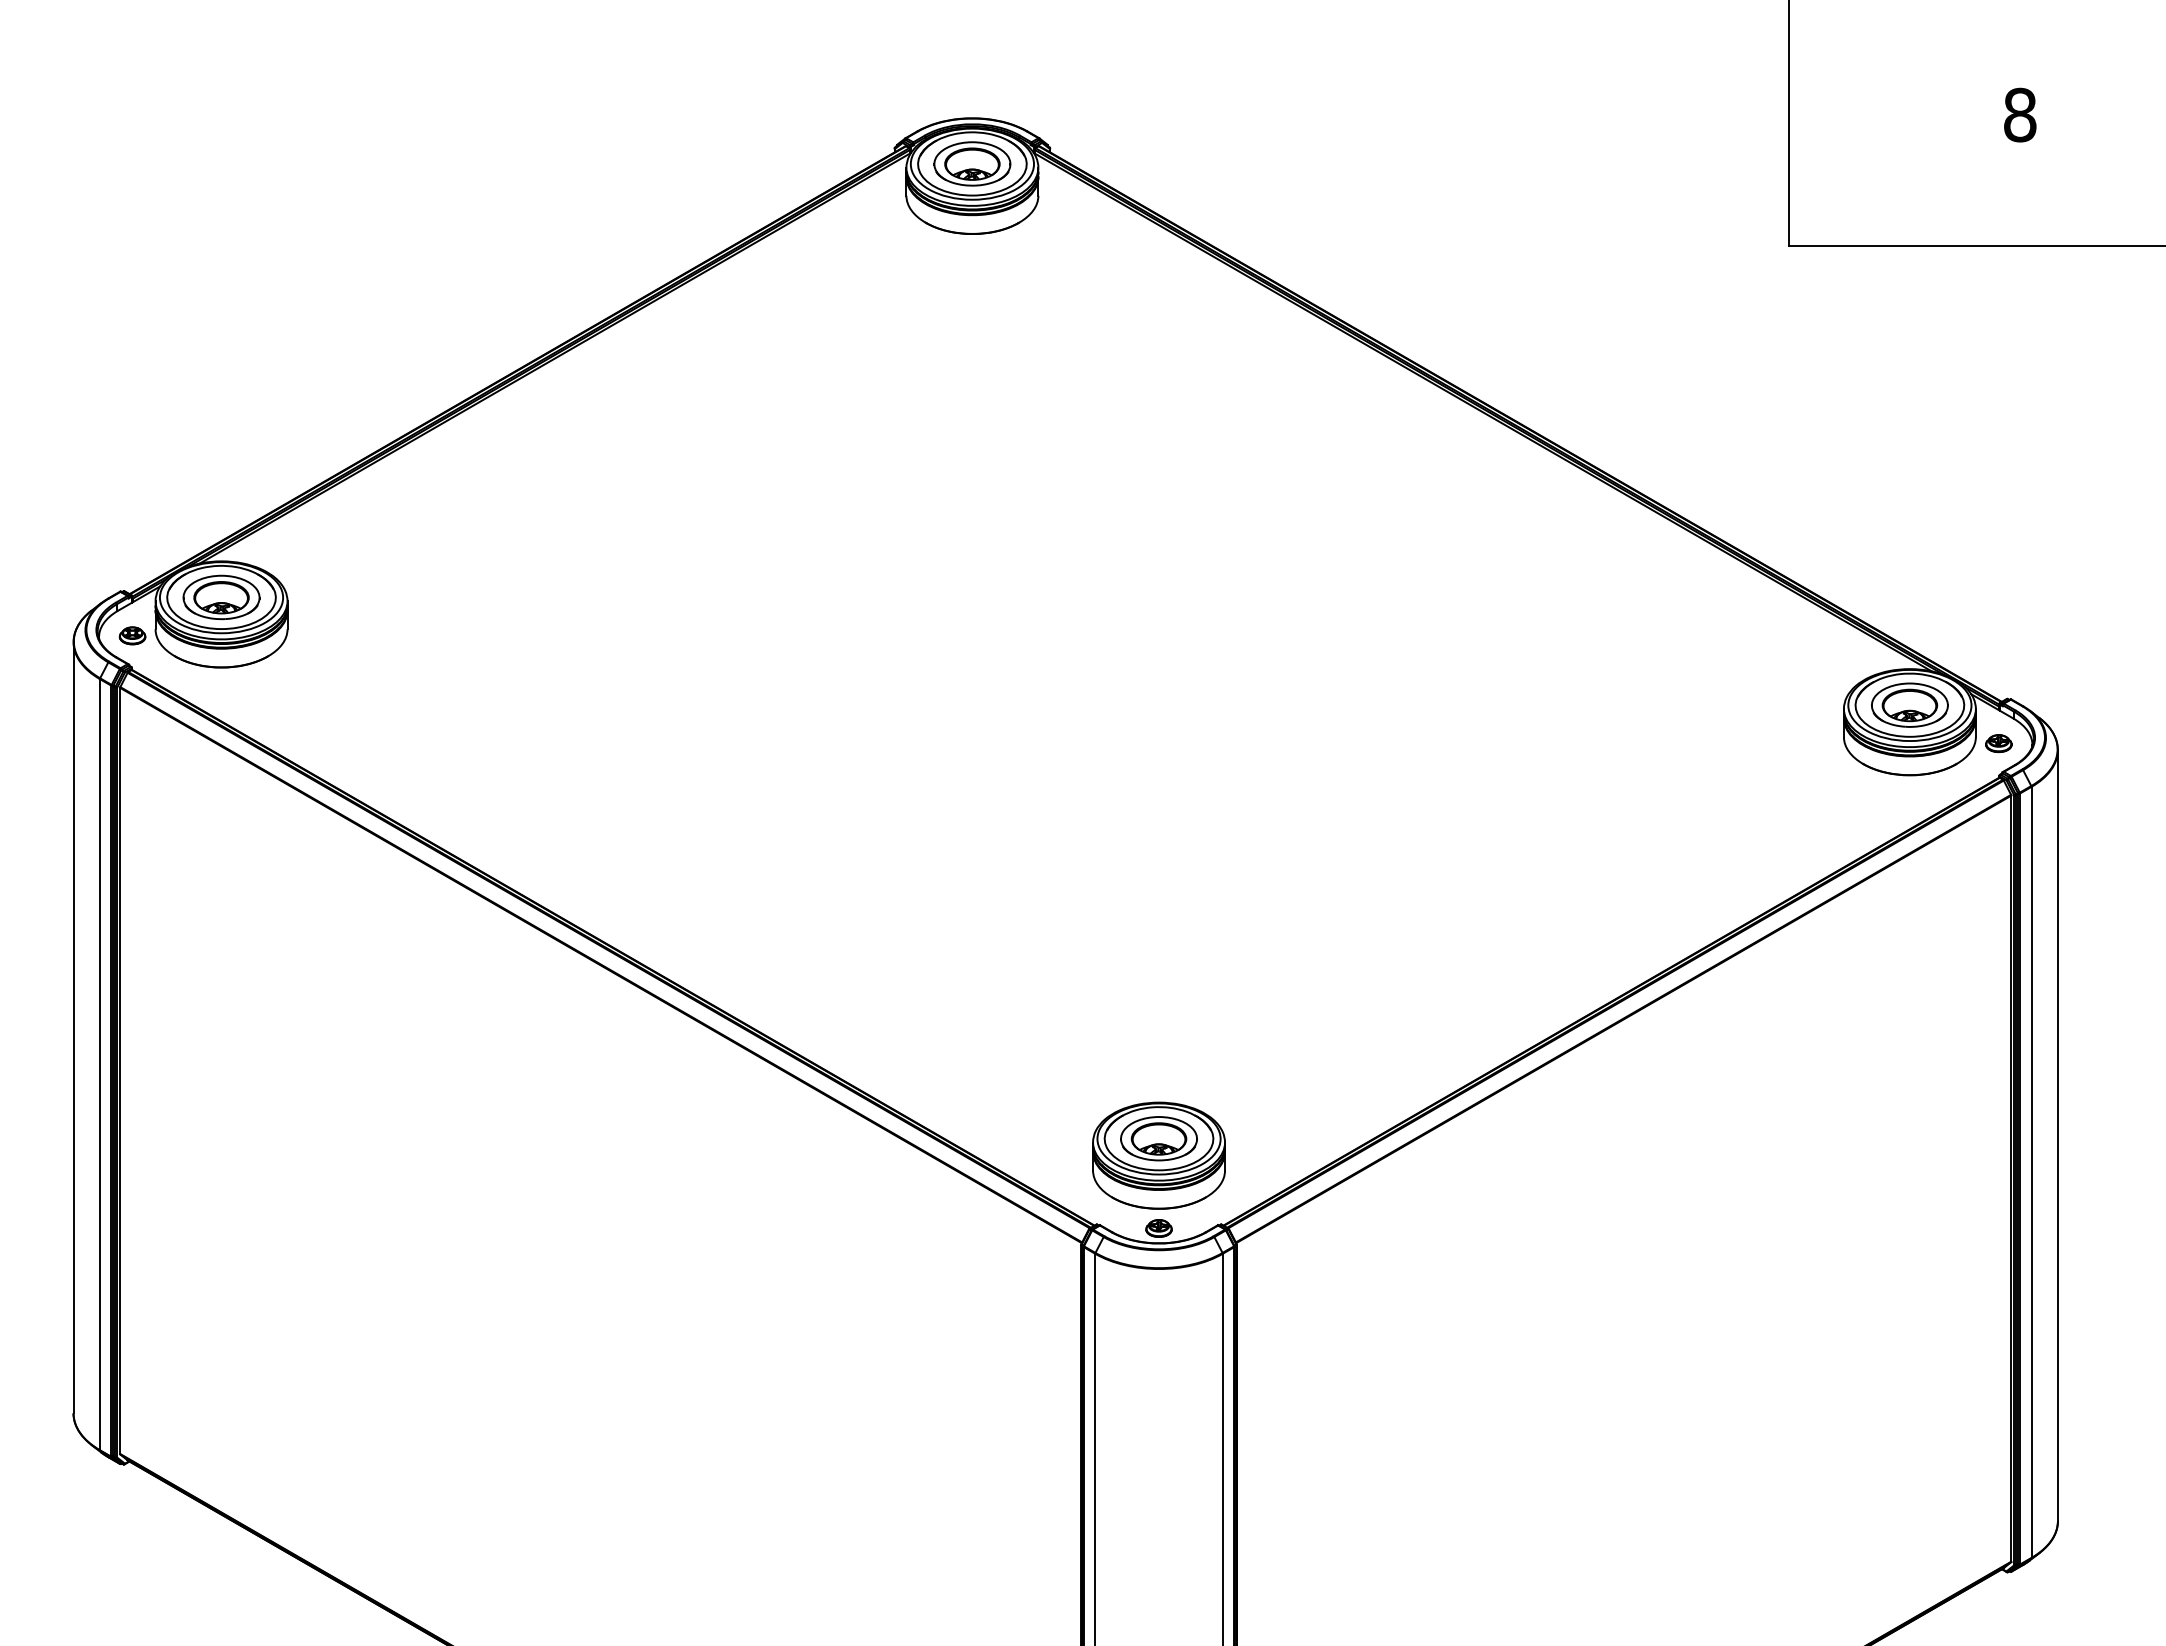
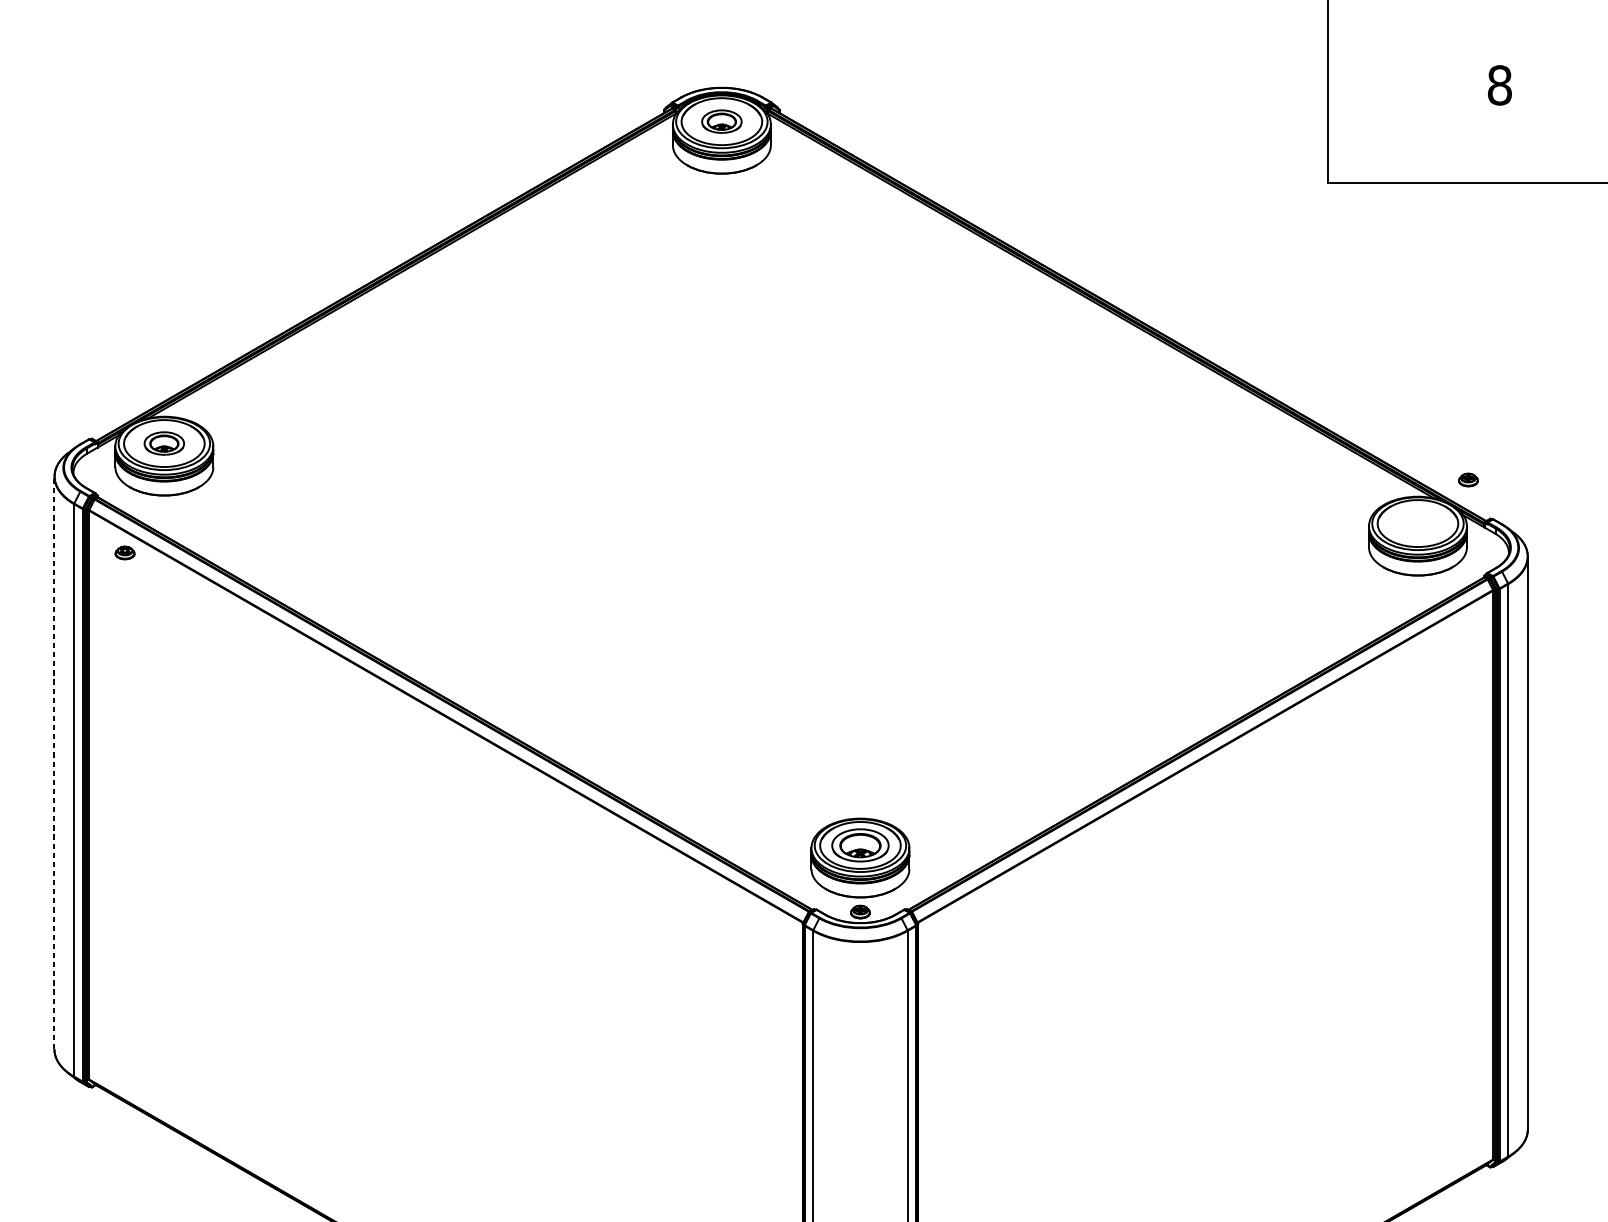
part: (972, 163) -> (721, 121), size x0.7
part: (221, 597) -> (164, 443), size x0.7
part: (132, 635) -> (124, 552), moved
part: (1909, 704) -> (1417, 523), removed
part: (1998, 743) -> (1468, 479), moved
line: (73, 1027) -> (54, 762), solid -> dashed

